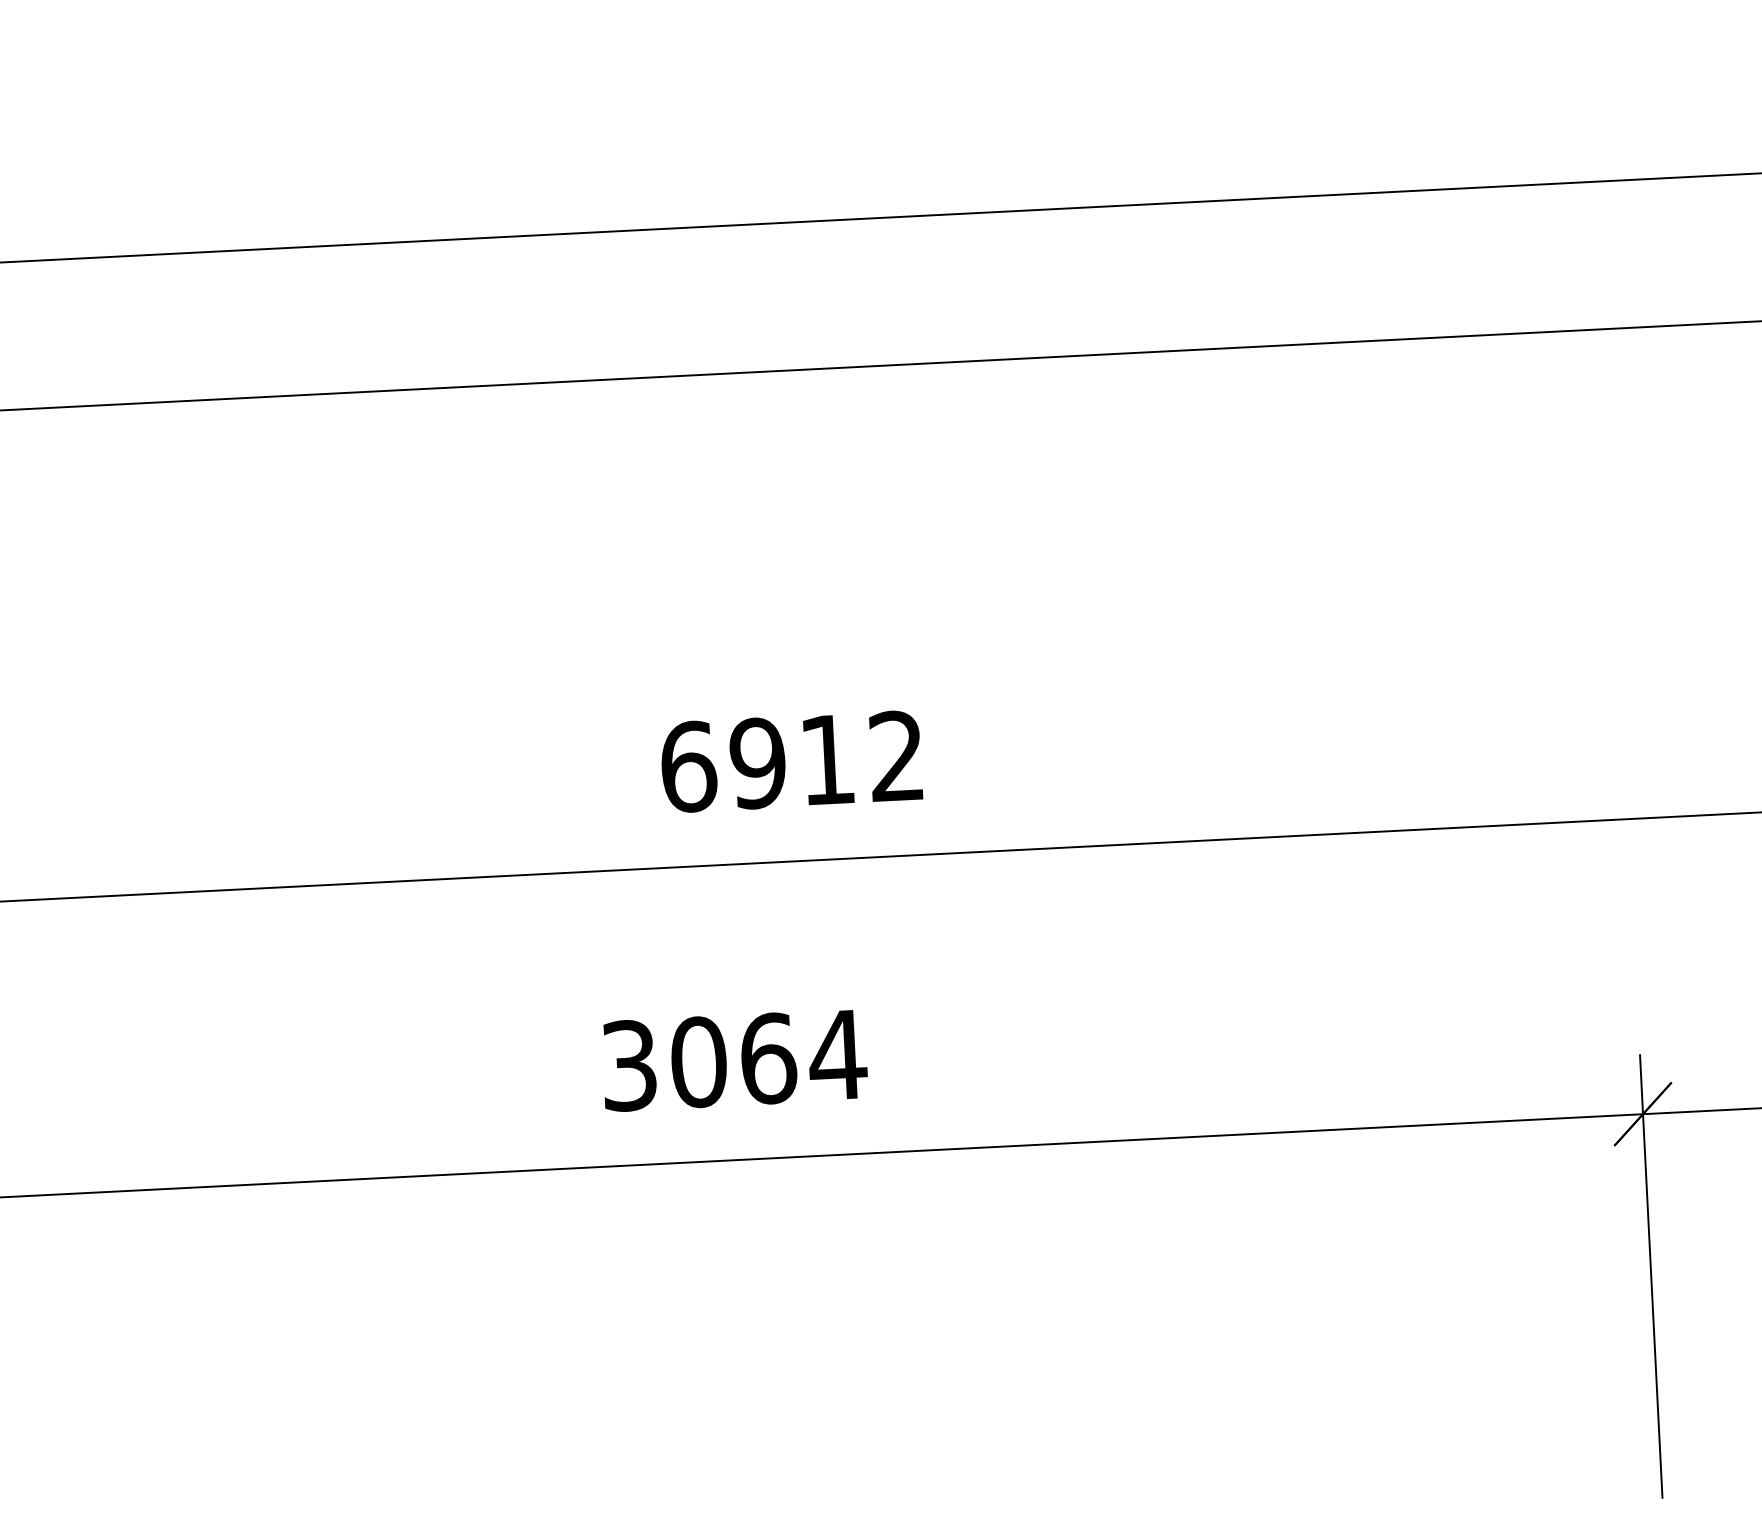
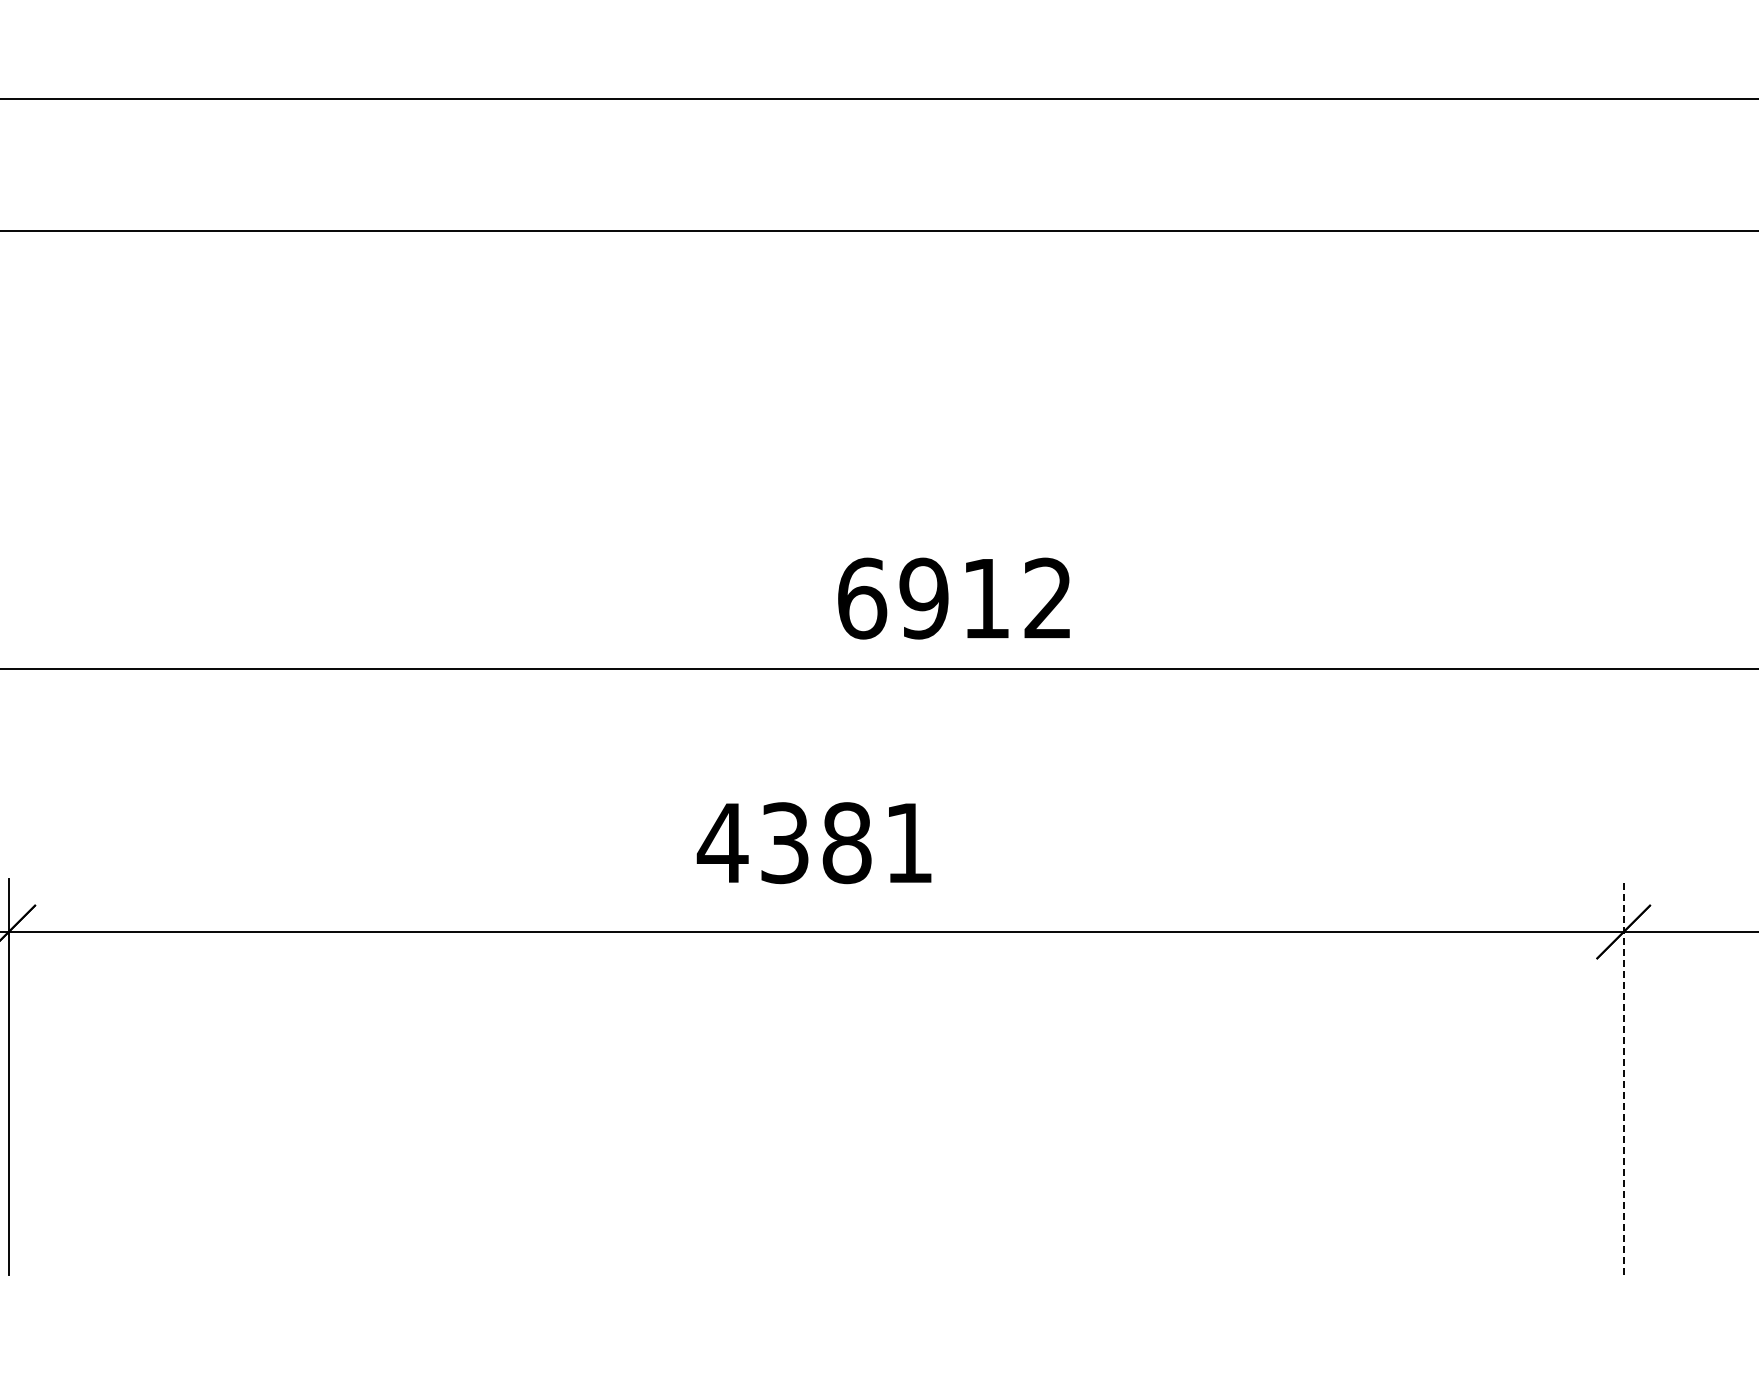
text: (790, 761) -> (953, 598), moved
text: (733, 1060) -> (815, 843), 3064 -> 4381
line: (1651, 1275) -> (1623, 1076), solid -> dashed

